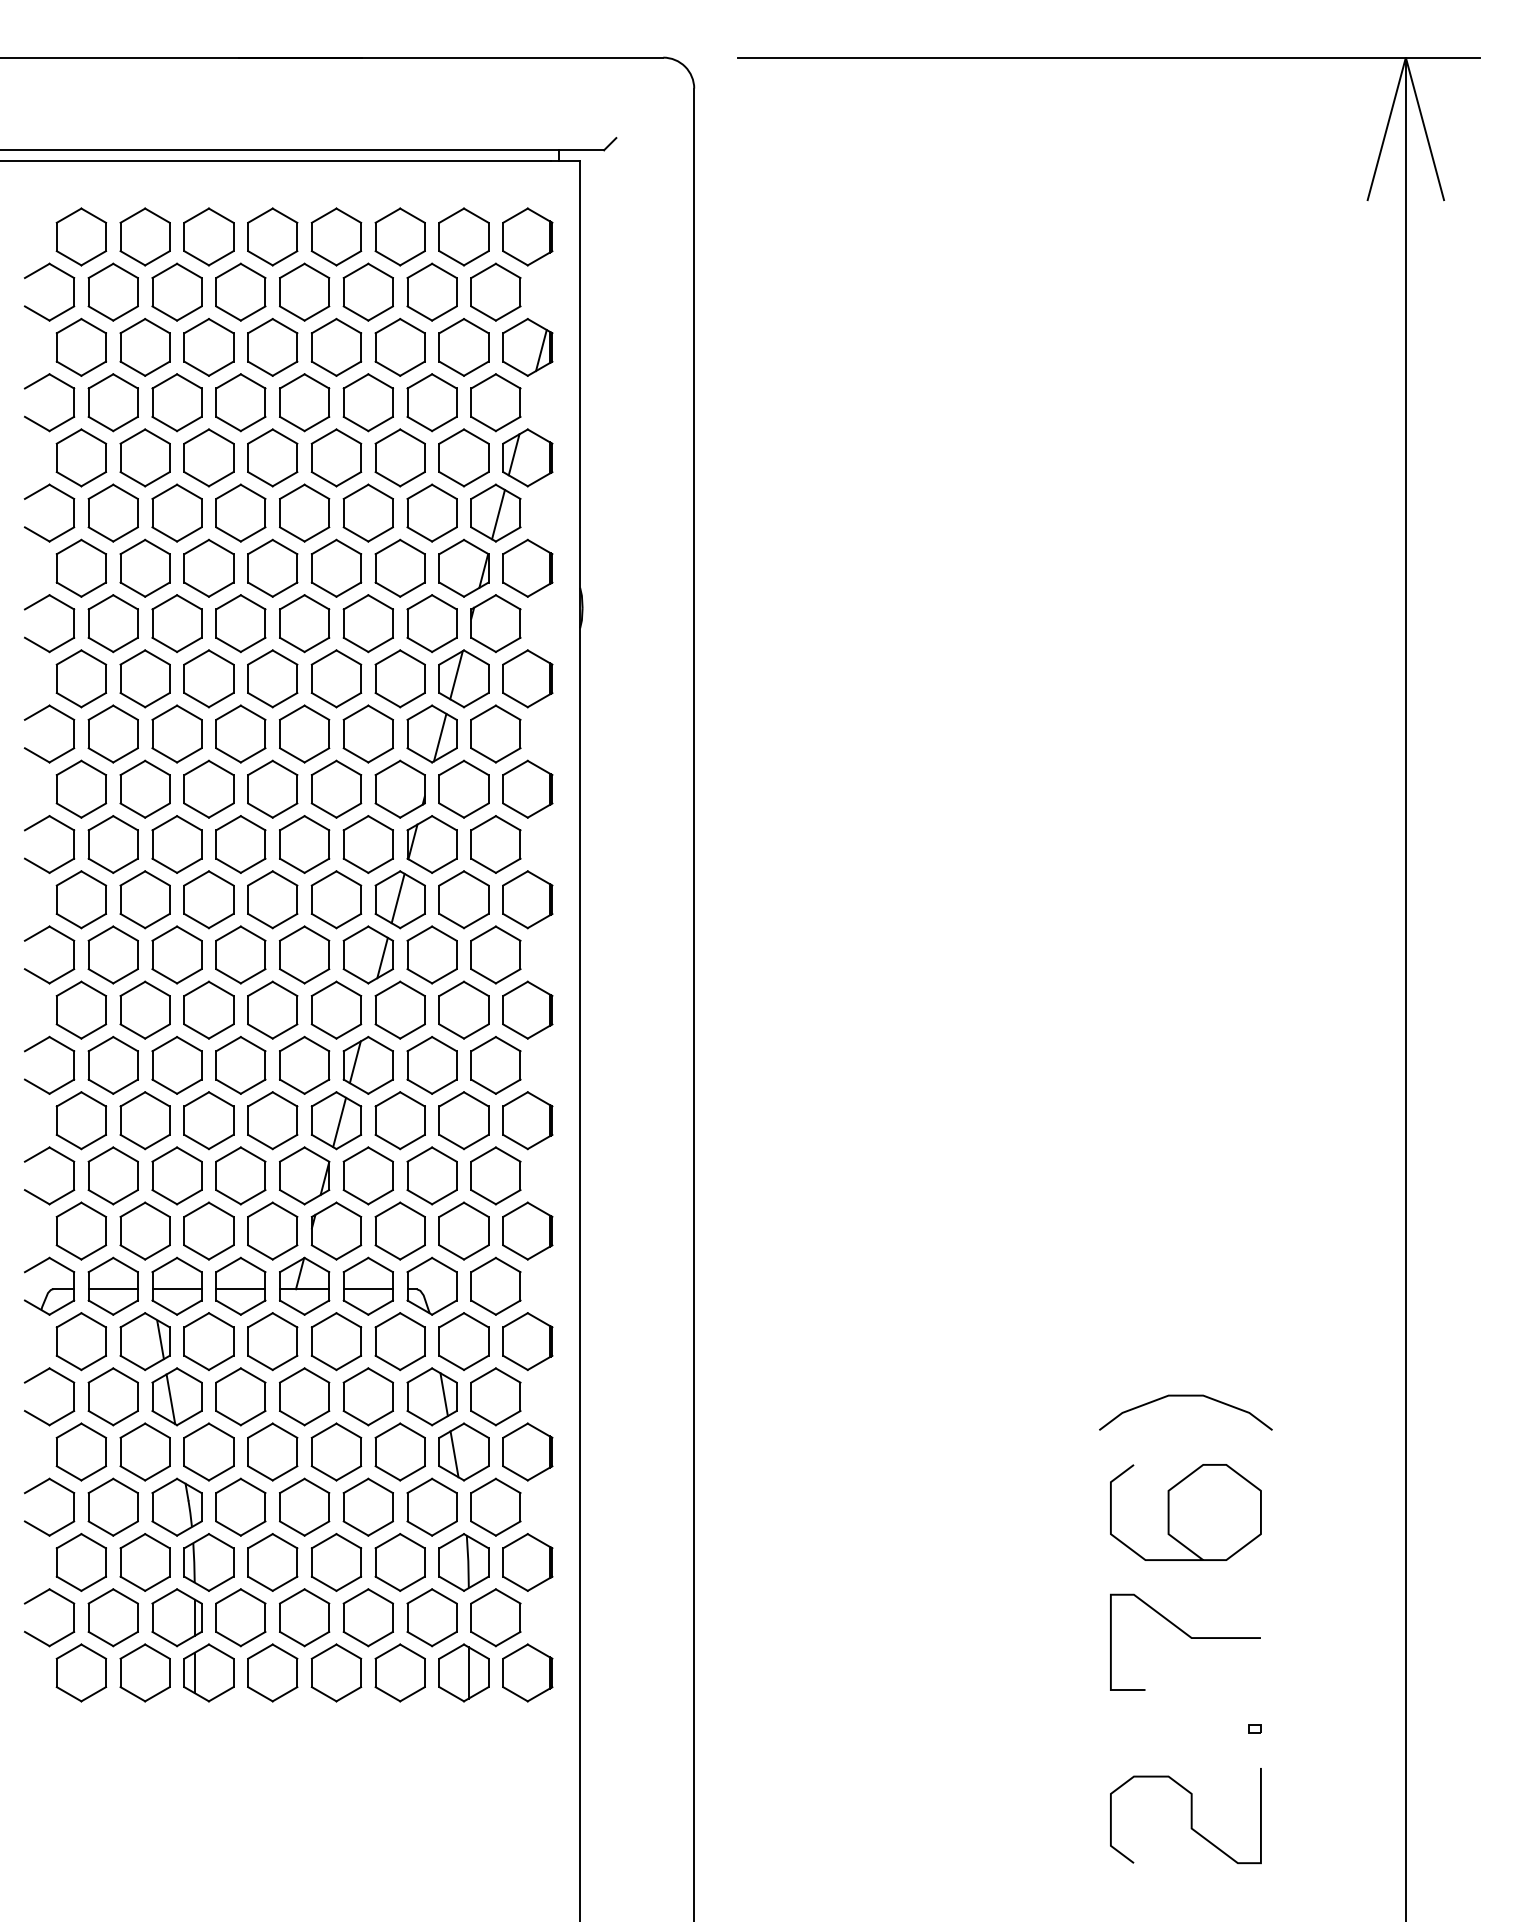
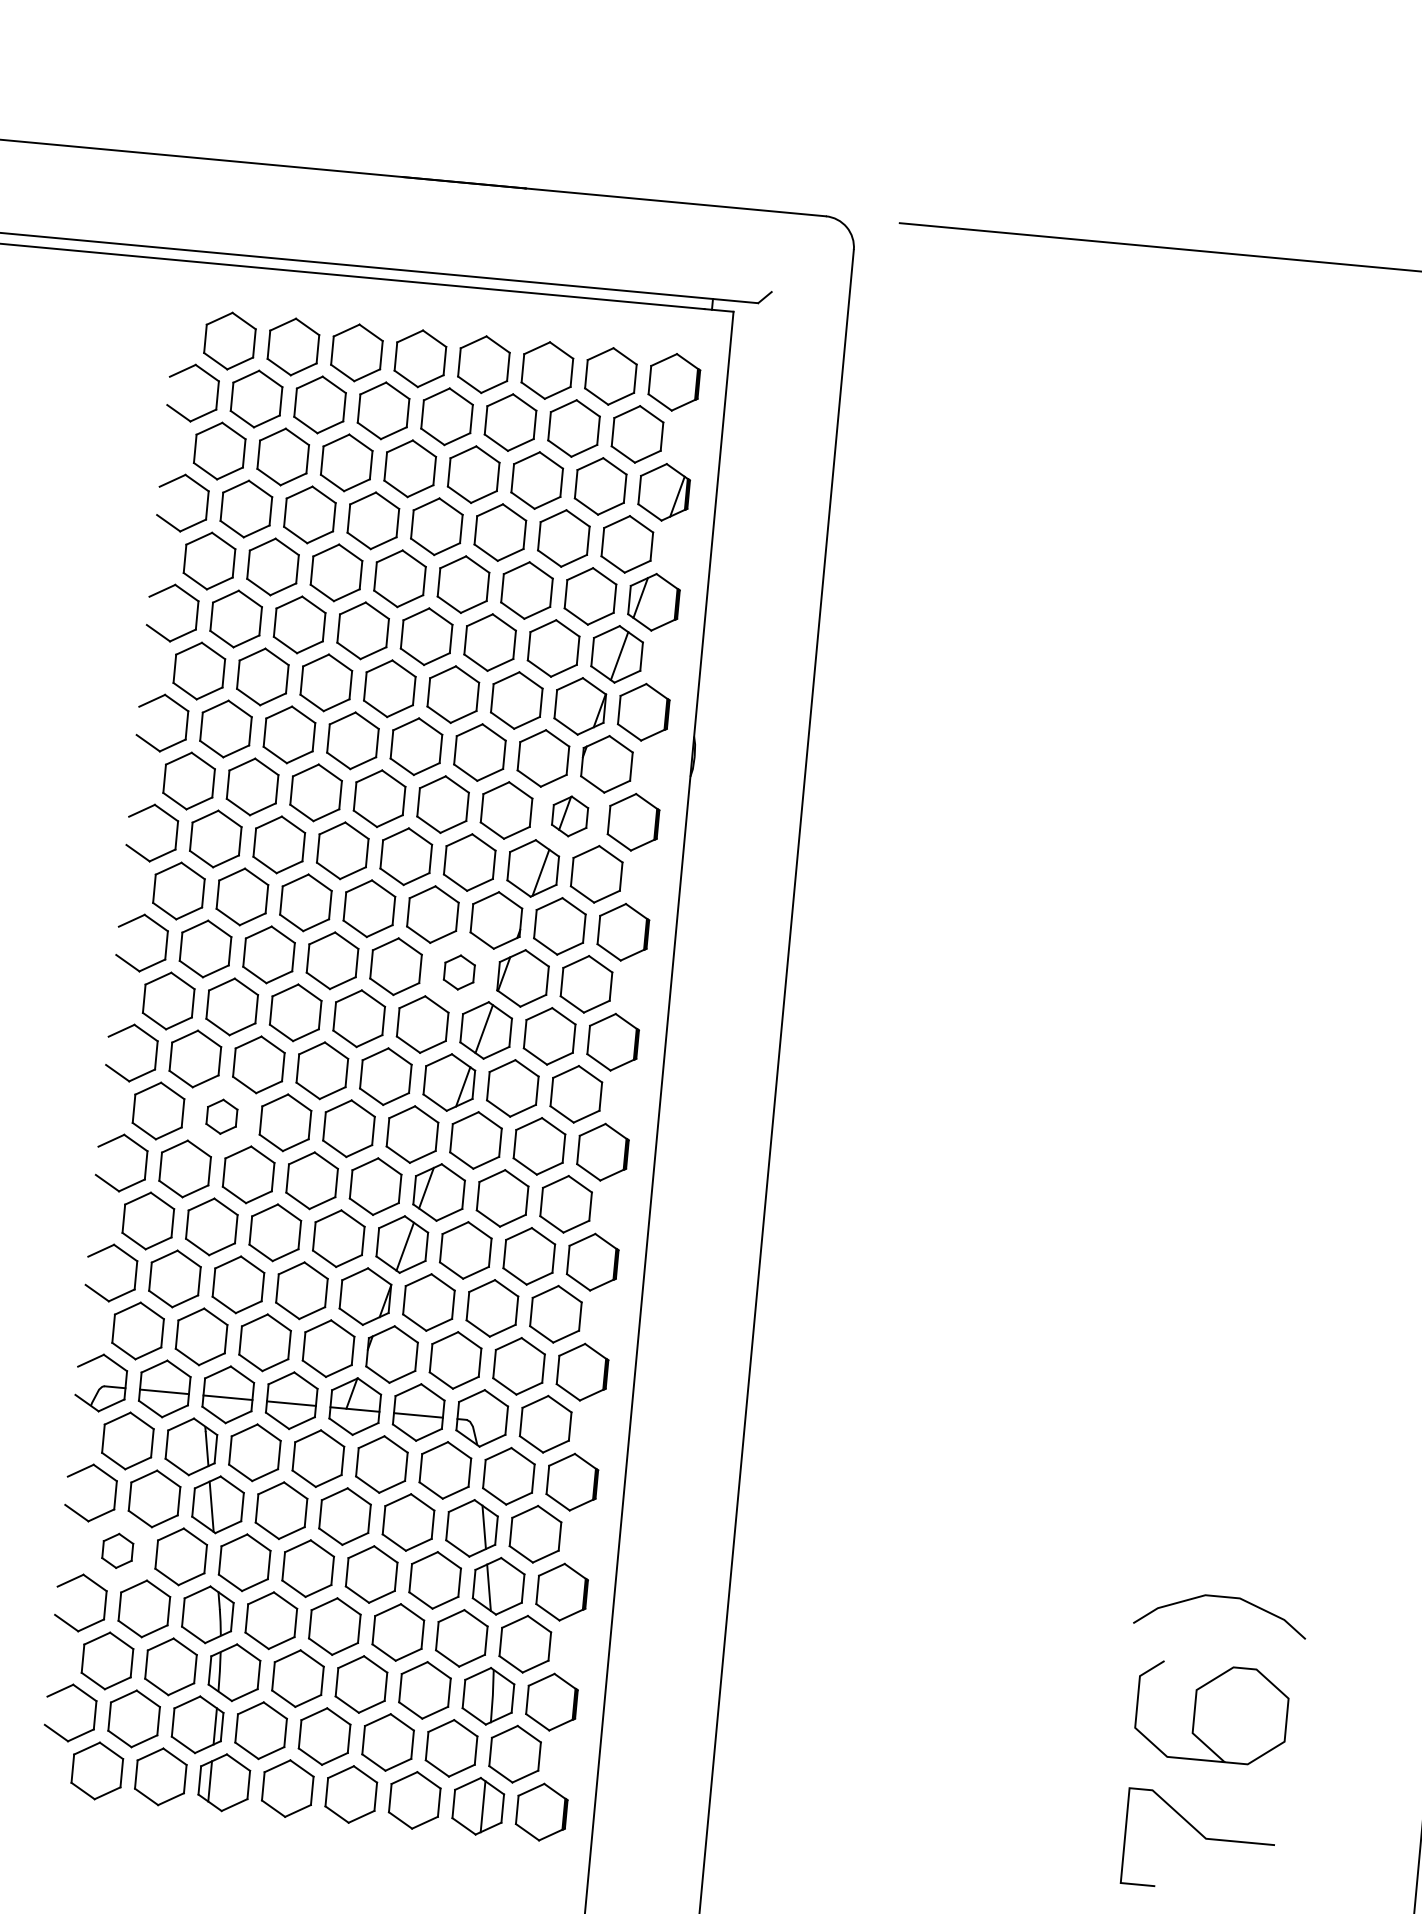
part: (463, 678) -> (569, 816), size x0.7
part: (367, 844) -> (458, 972), size x0.6
part: (144, 1009) -> (221, 1116), size x0.6
part: (81, 1451) -> (117, 1550), size x0.6

